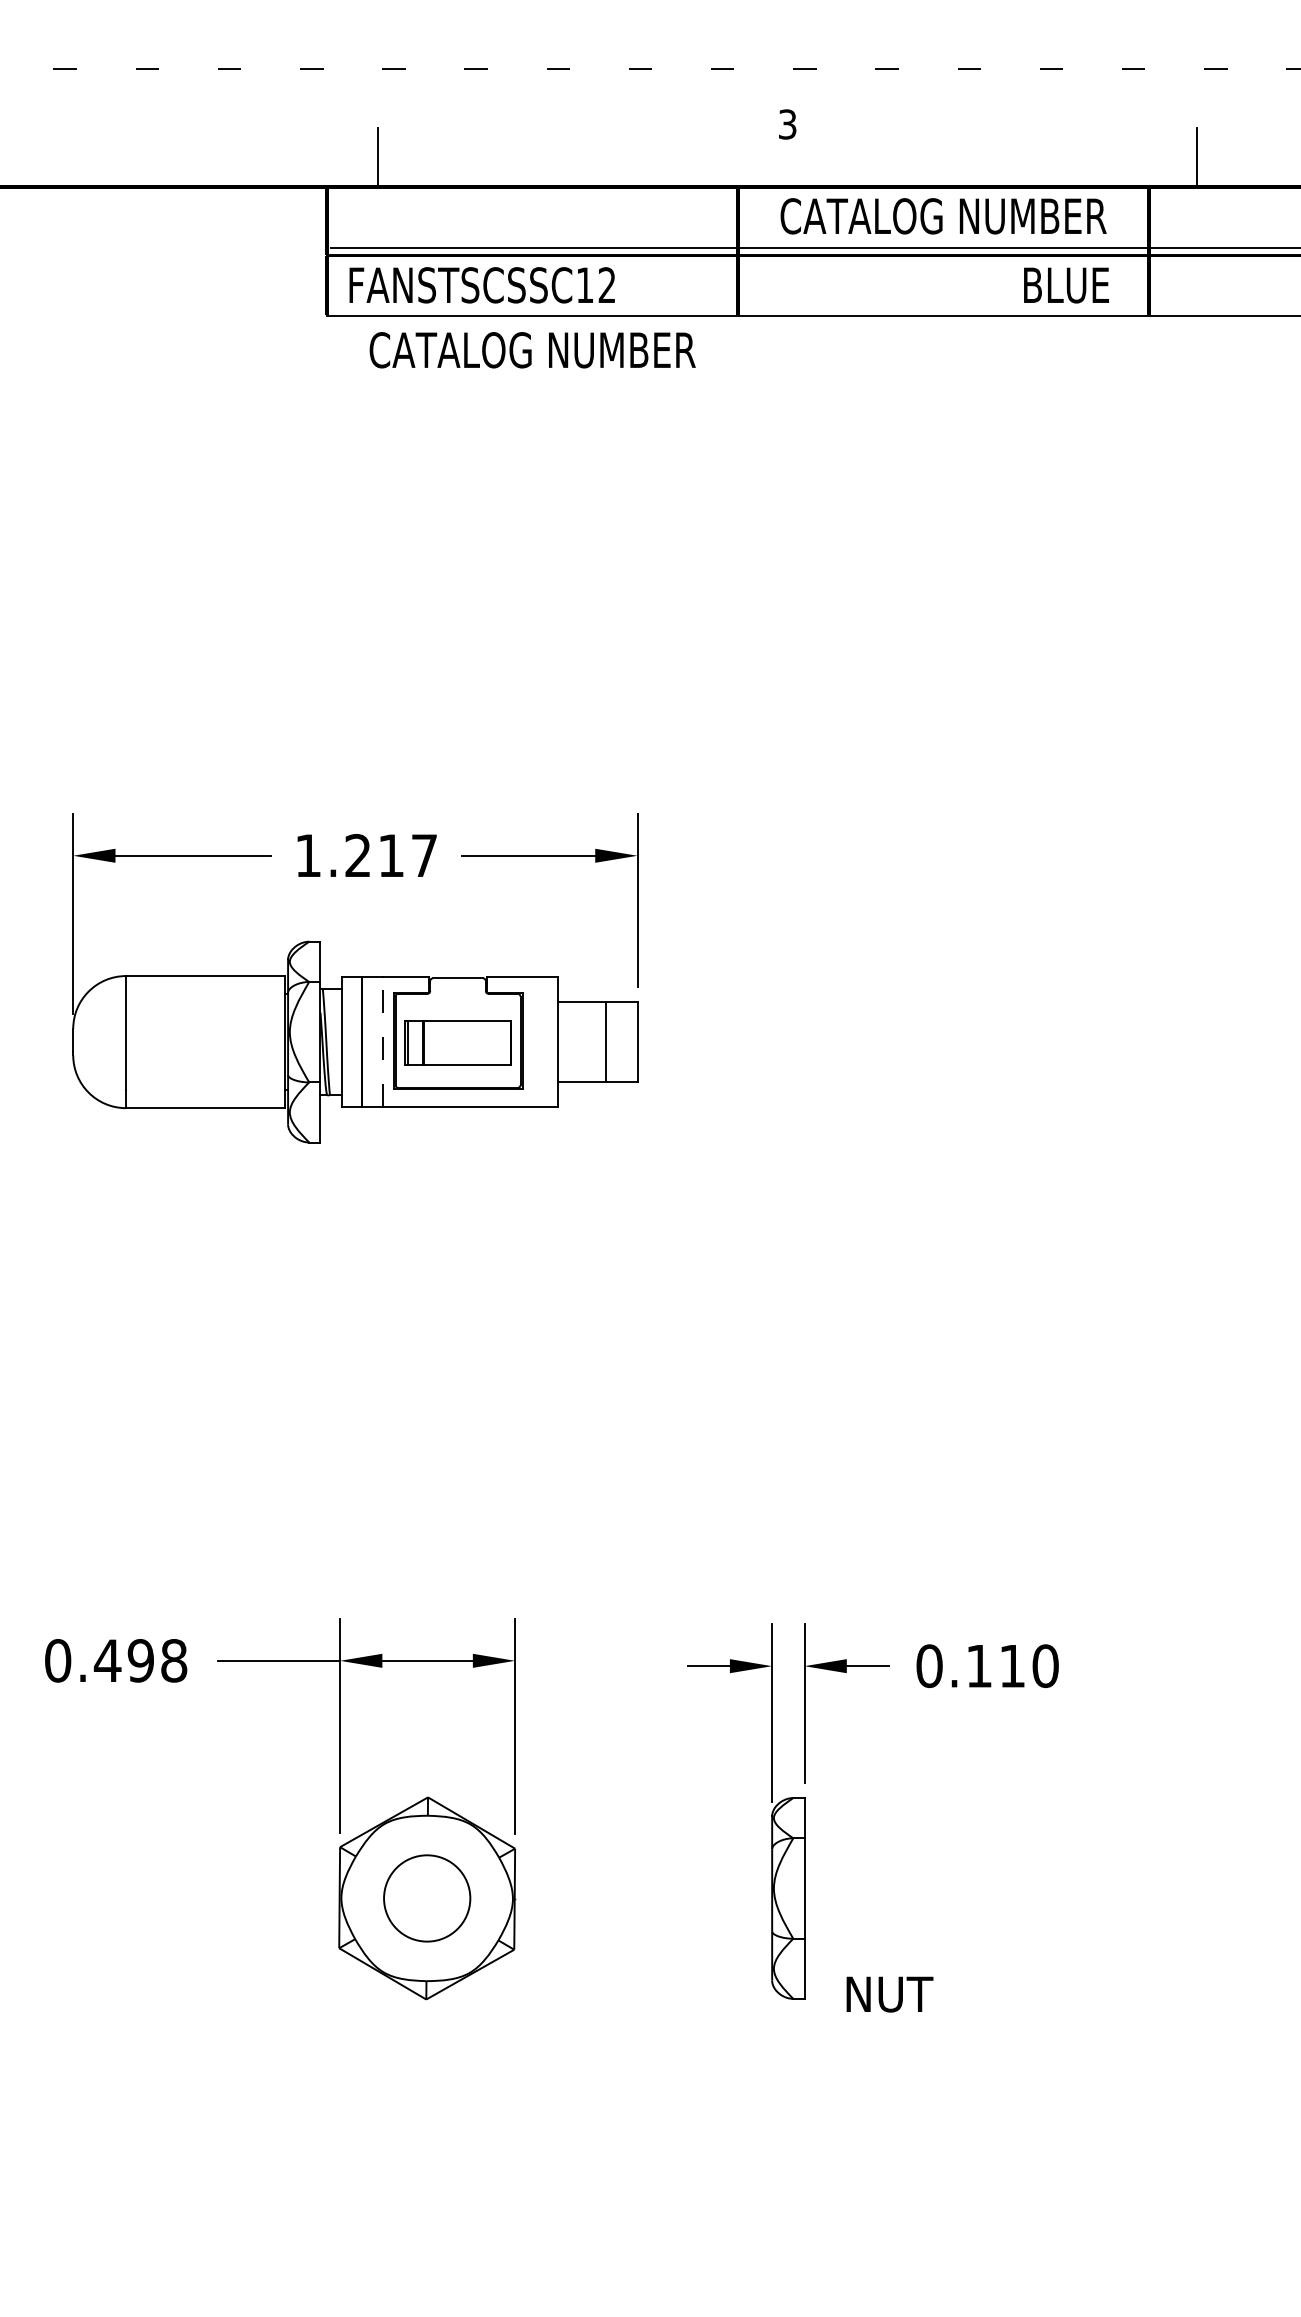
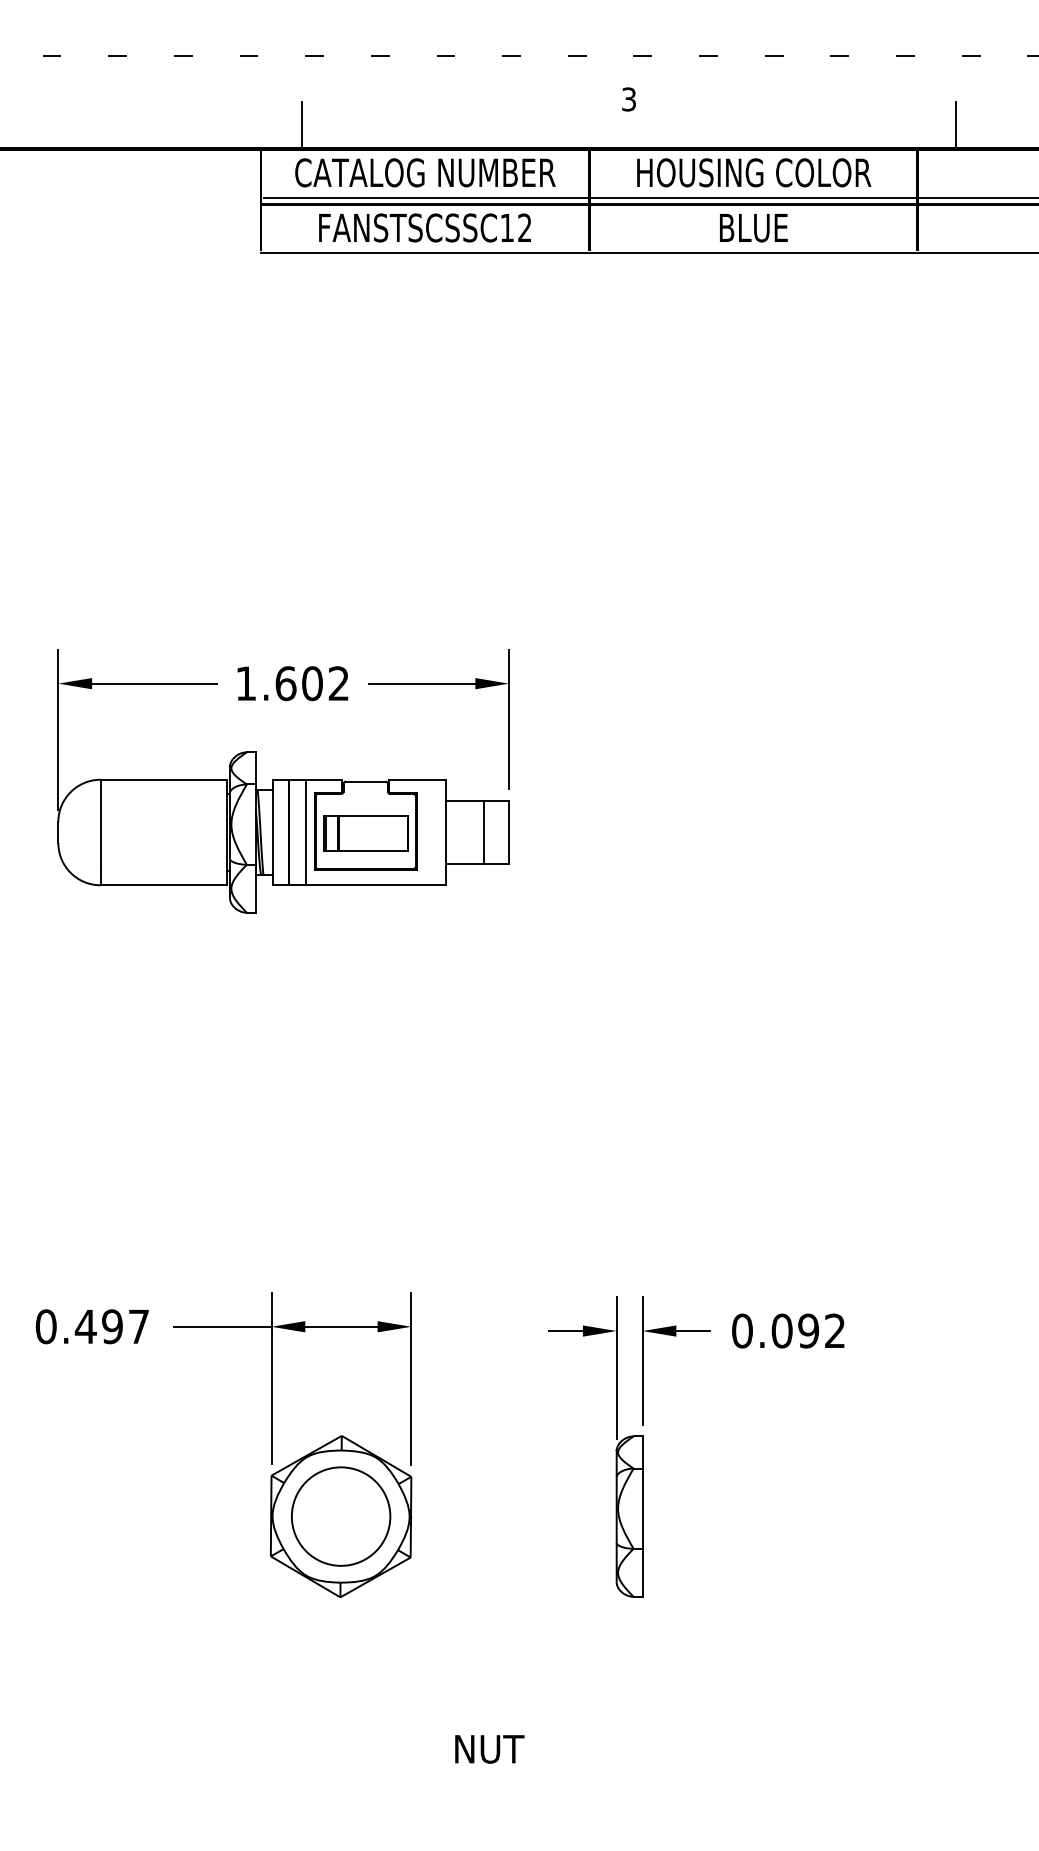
text: (943, 215) -> (753, 172), CATALOG NUMBER -> HOUSING COLOR
text: (481, 284) -> (424, 227), moved
text: (1066, 285) -> (753, 228), moved
text: (532, 349) -> (425, 172), moved
text: (390, 855) -> (311, 683), 1.217 -> 1.602
line: (382, 1042) -> (305, 832), dashed -> solid
text: (173, 1660) -> (138, 1326), 0.498 -> 0.497
text: (1012, 1665) -> (808, 1330), 0.110 -> 0.092
circle: (426, 1898) -> (340, 1516), size x1.43
text: (889, 1994) -> (489, 1749), moved

